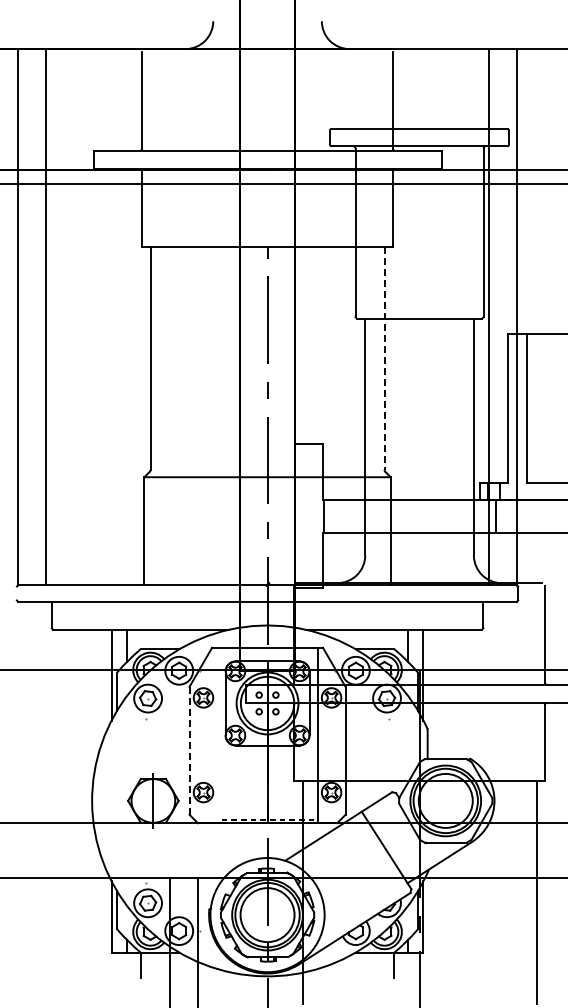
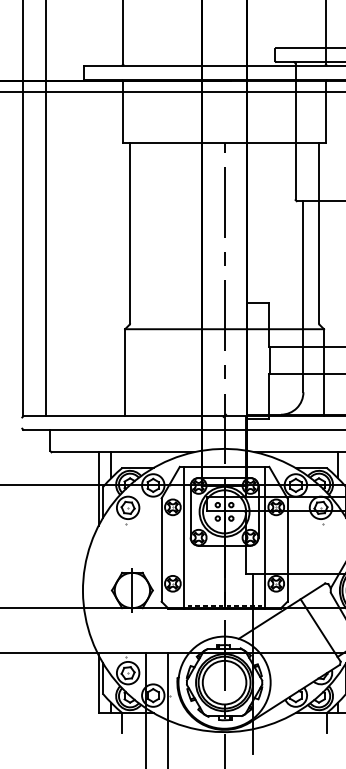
line: (384, 358) -> (318, 233), dashed -> solid
line: (217, 735) -> (184, 537), added
line: (189, 750) -> (161, 549), dashed -> solid

